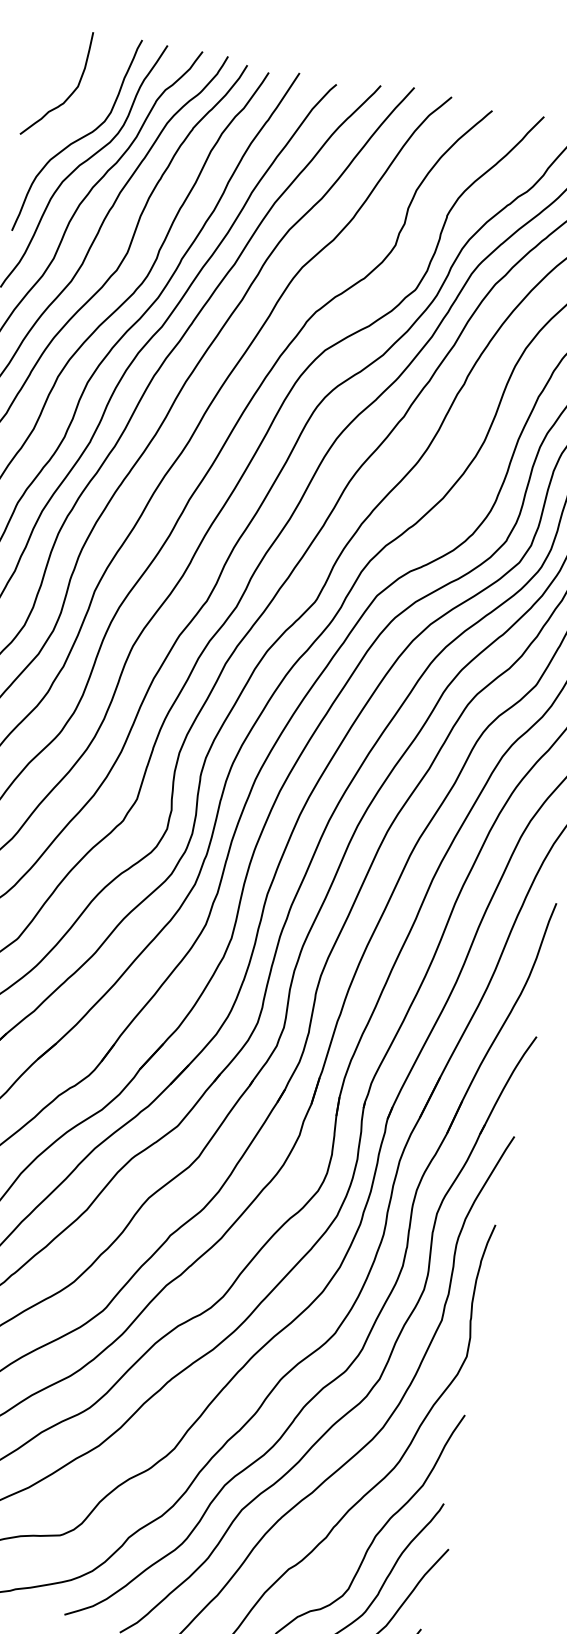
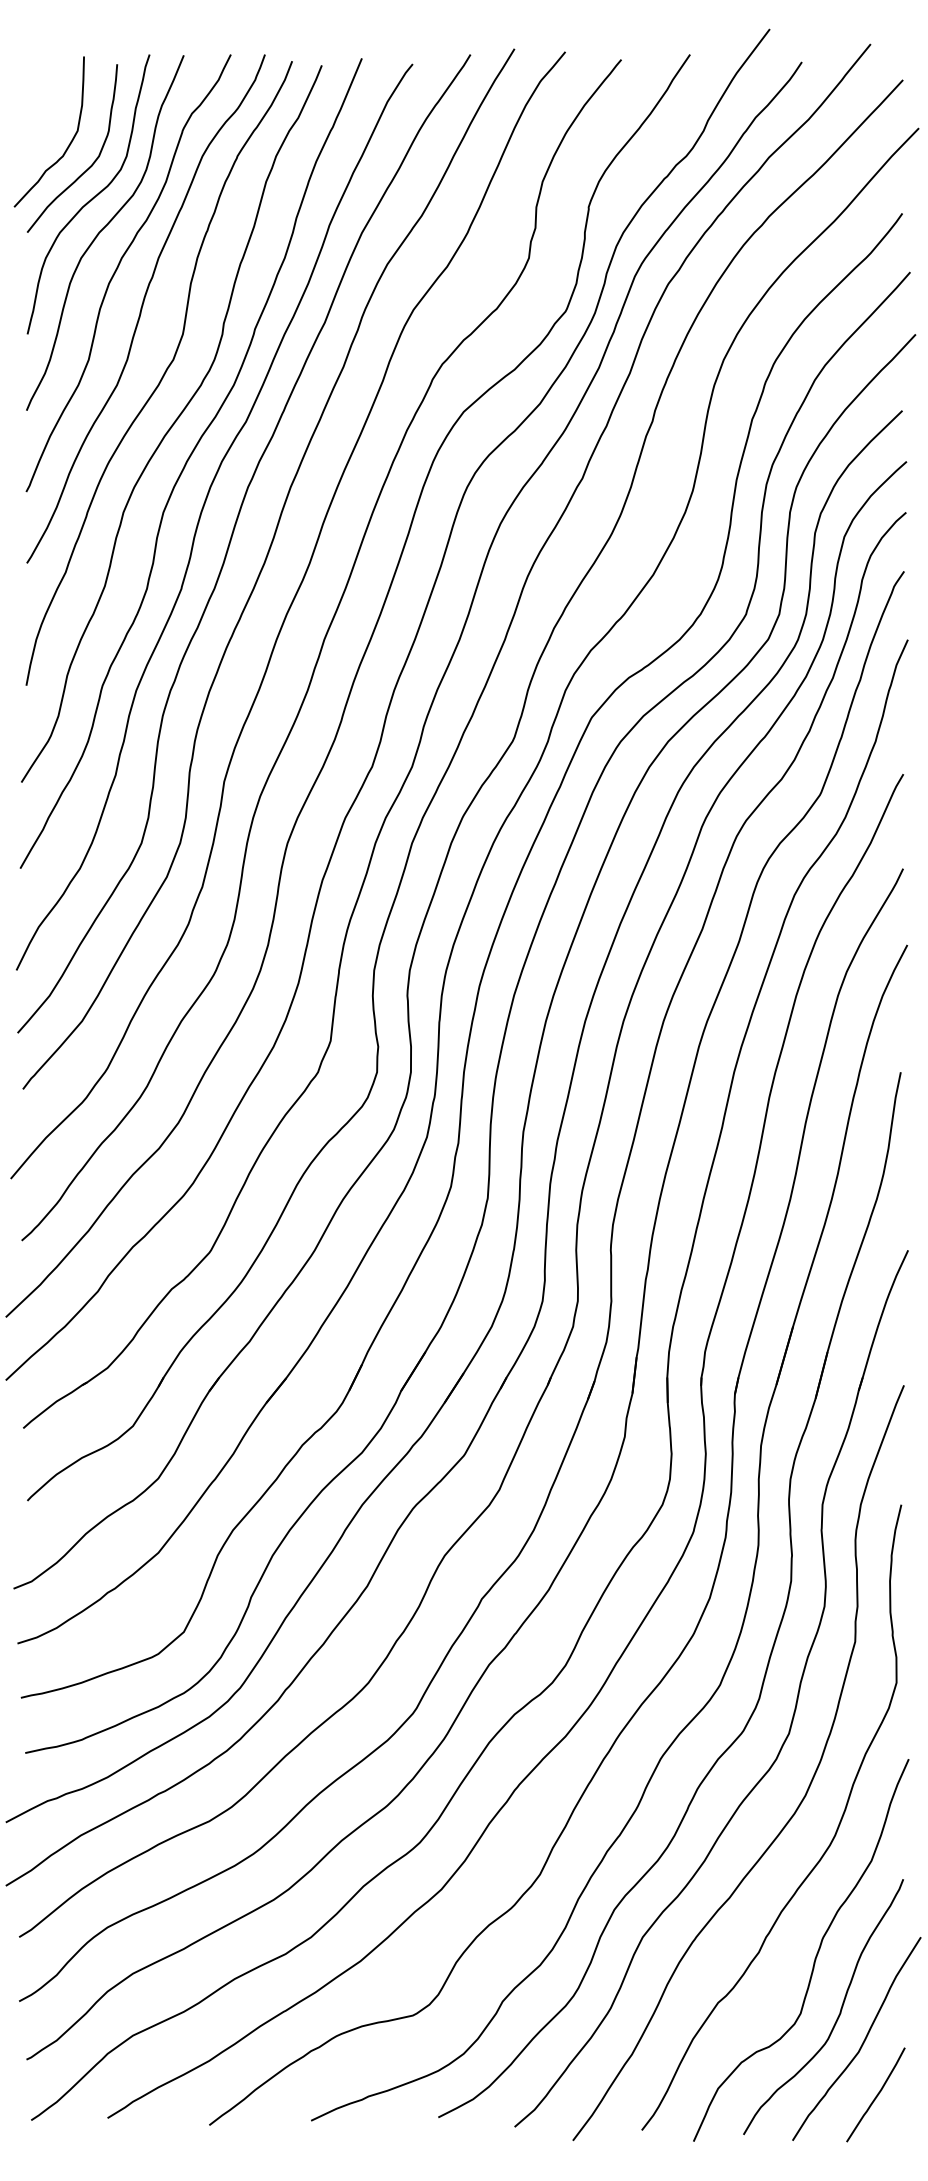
curve: (85, 111) -> (93, 161), added

